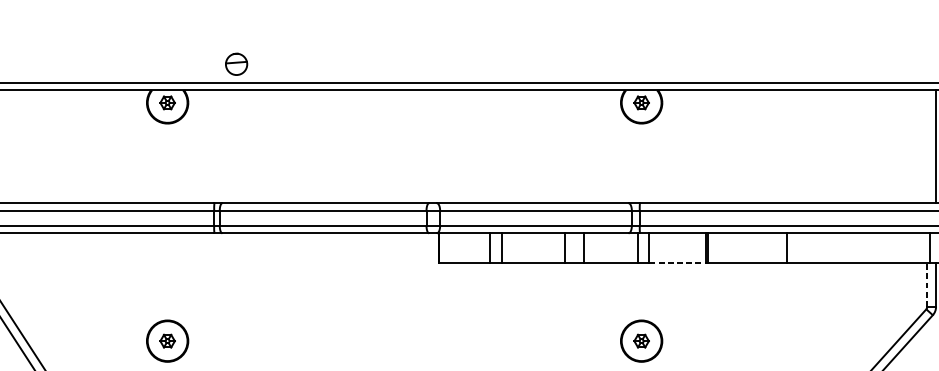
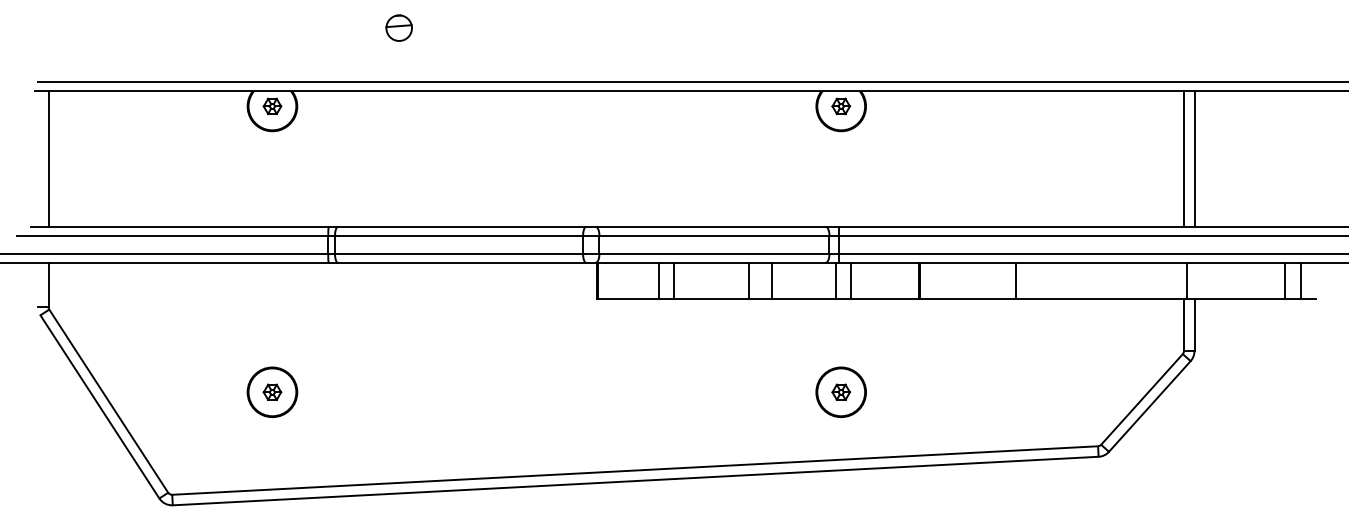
part: (236, 63) -> (398, 27), moved
line: (926, 146) -> (1183, 158), added
line: (677, 263) -> (884, 299), dashed -> solid
line: (926, 284) -> (1183, 324), dashed -> solid

